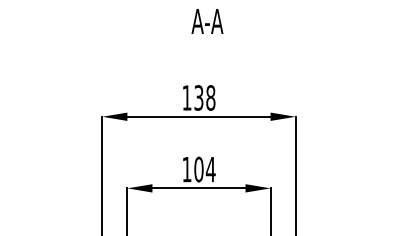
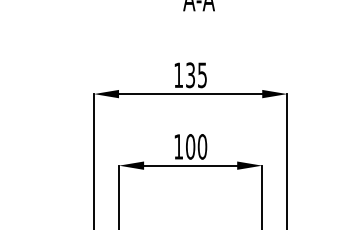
text: (210, 97) -> (202, 74), 138 -> 135
text: (210, 169) -> (202, 146), 104 -> 100

